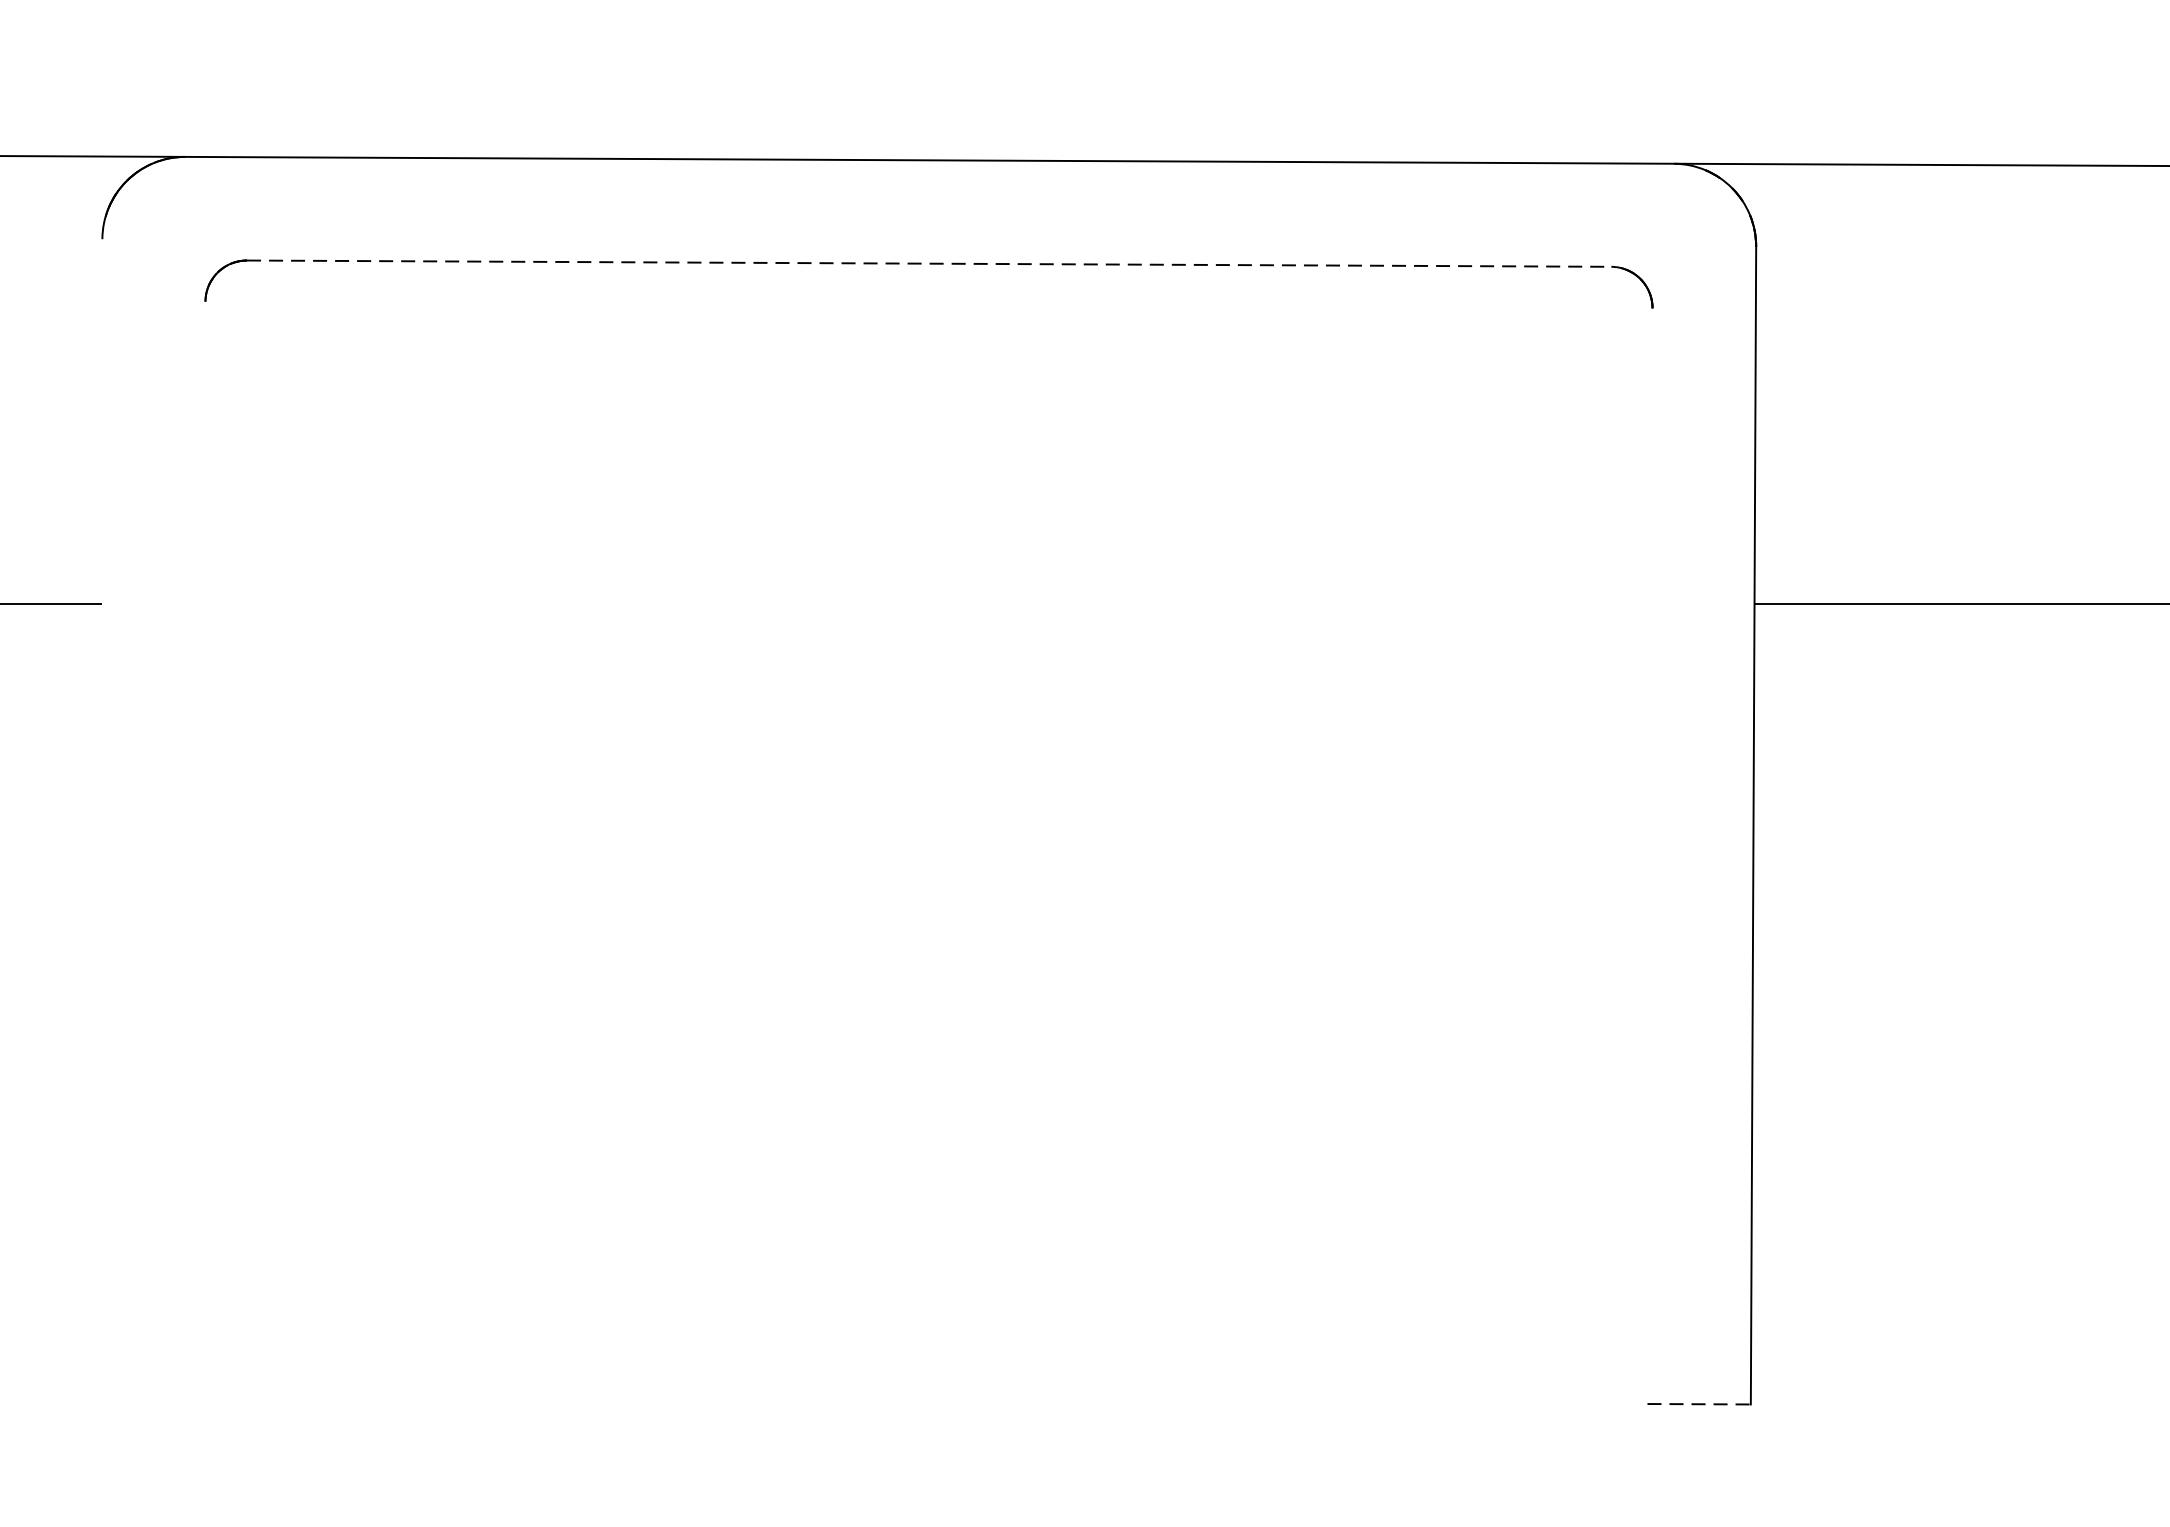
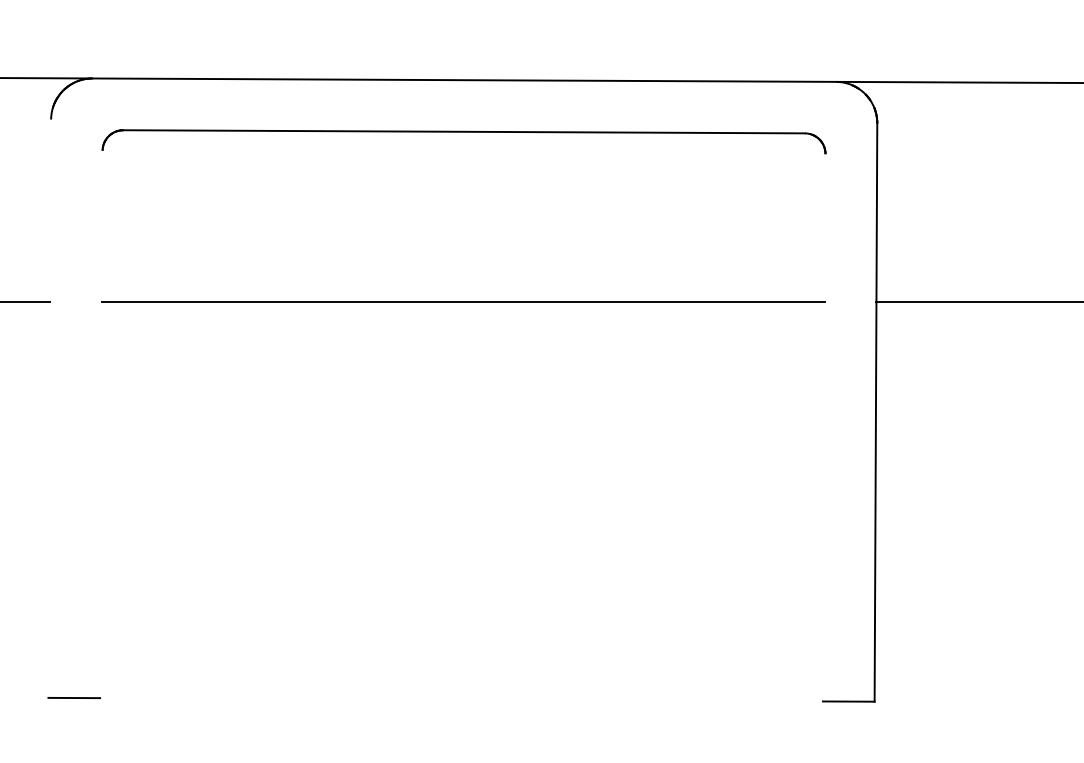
line: (929, 263) -> (464, 131), dashed -> solid
line: (925, 603) -> (462, 301), added
line: (149, 1396) -> (74, 697), added
line: (1698, 1404) -> (848, 701), dashed -> solid

